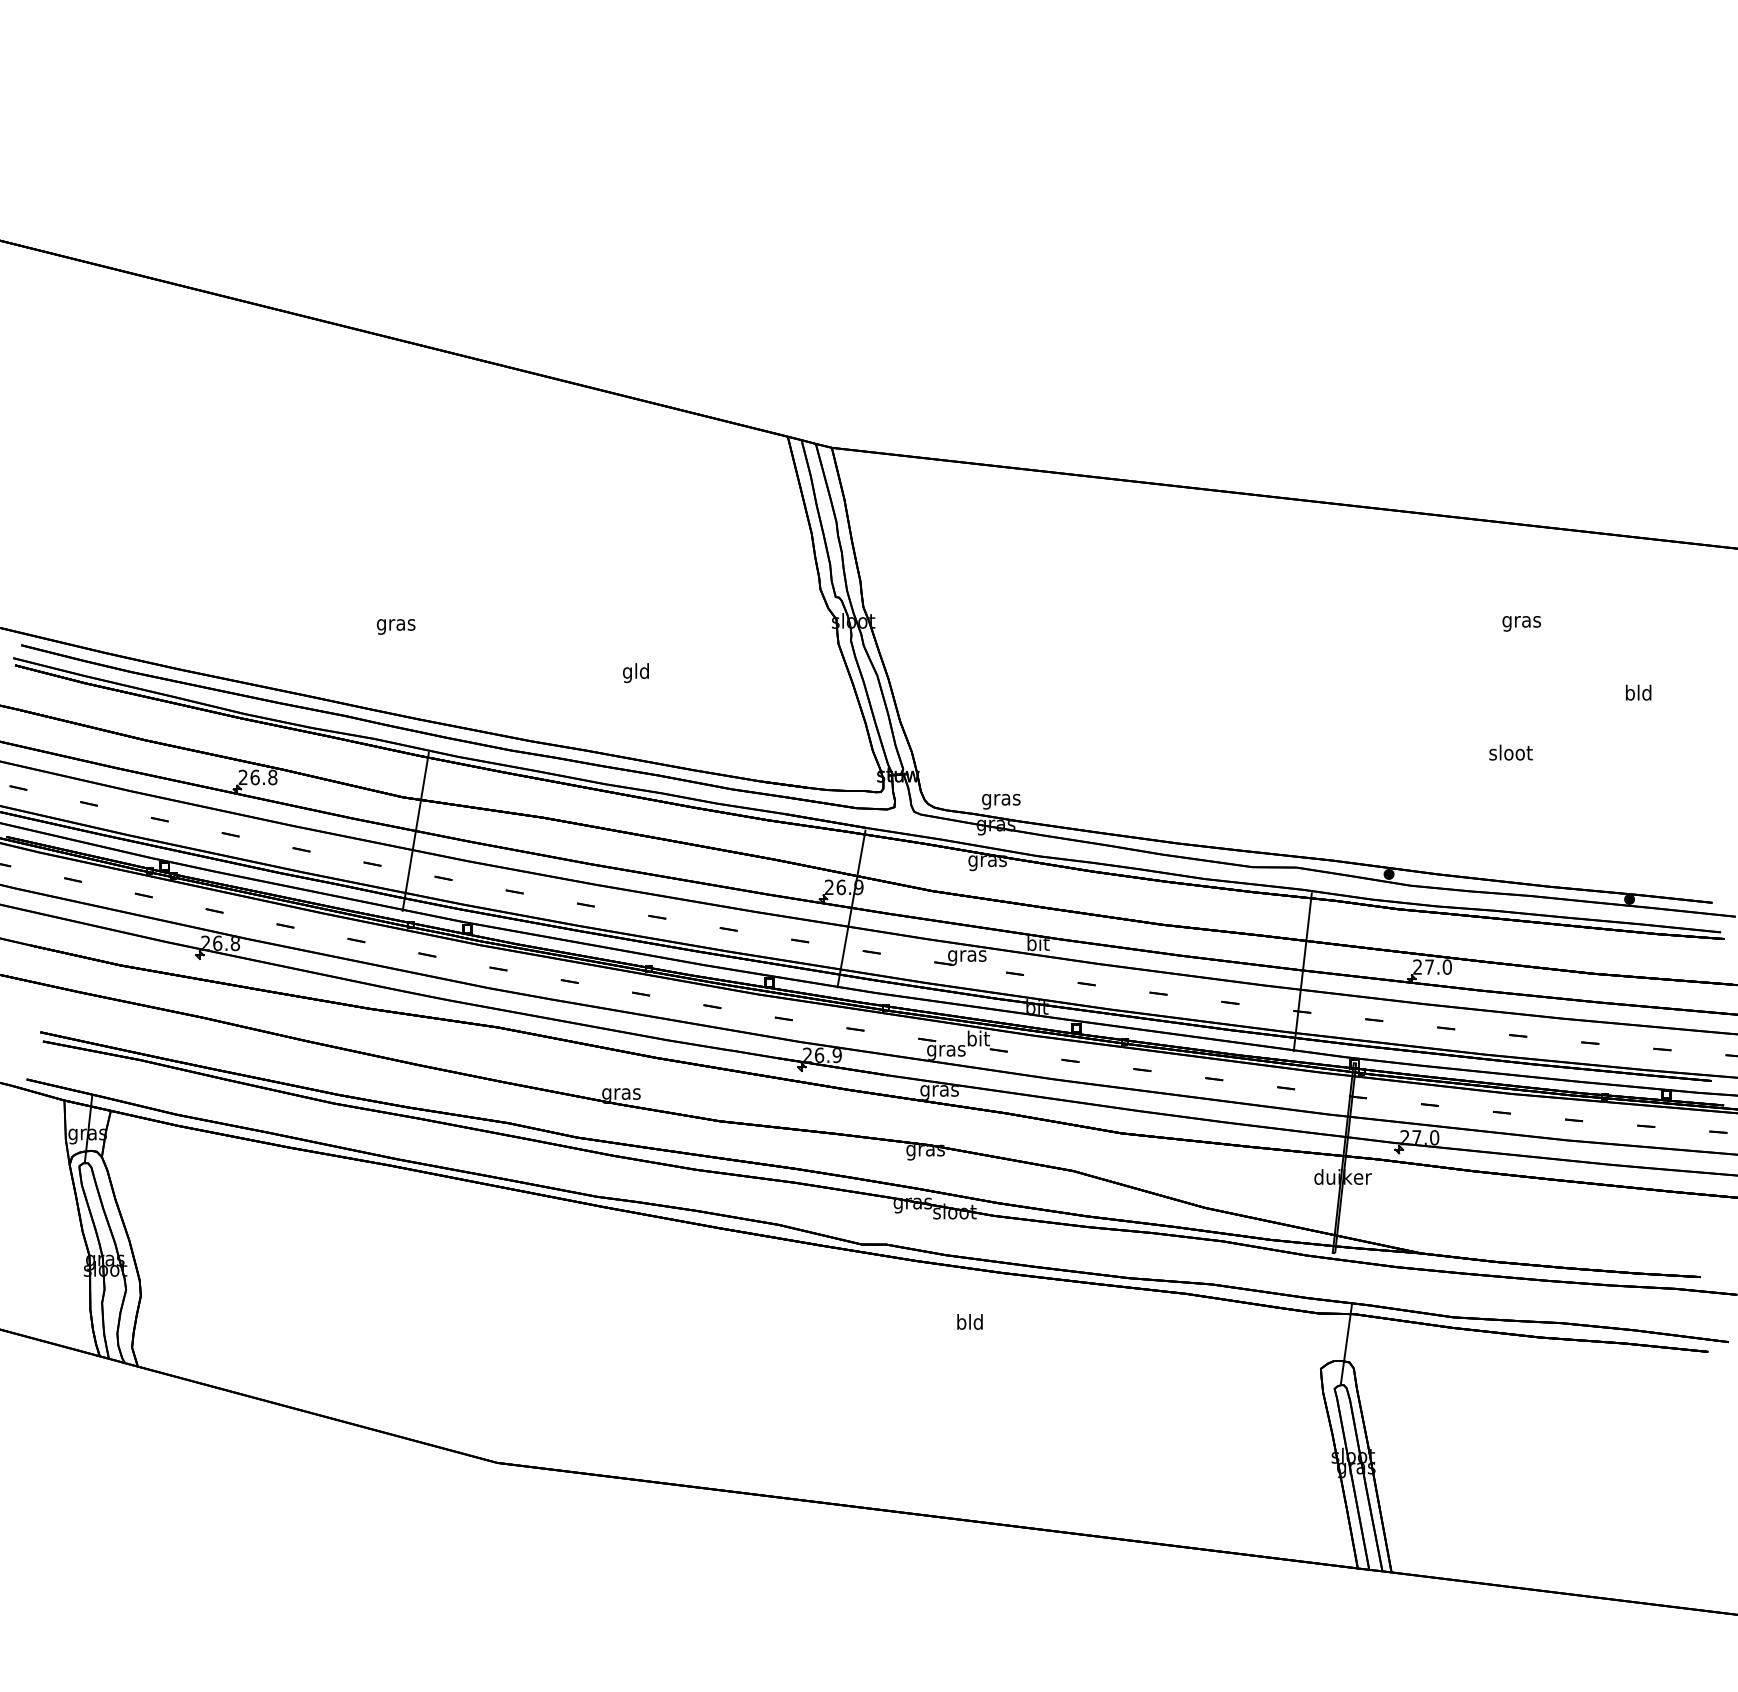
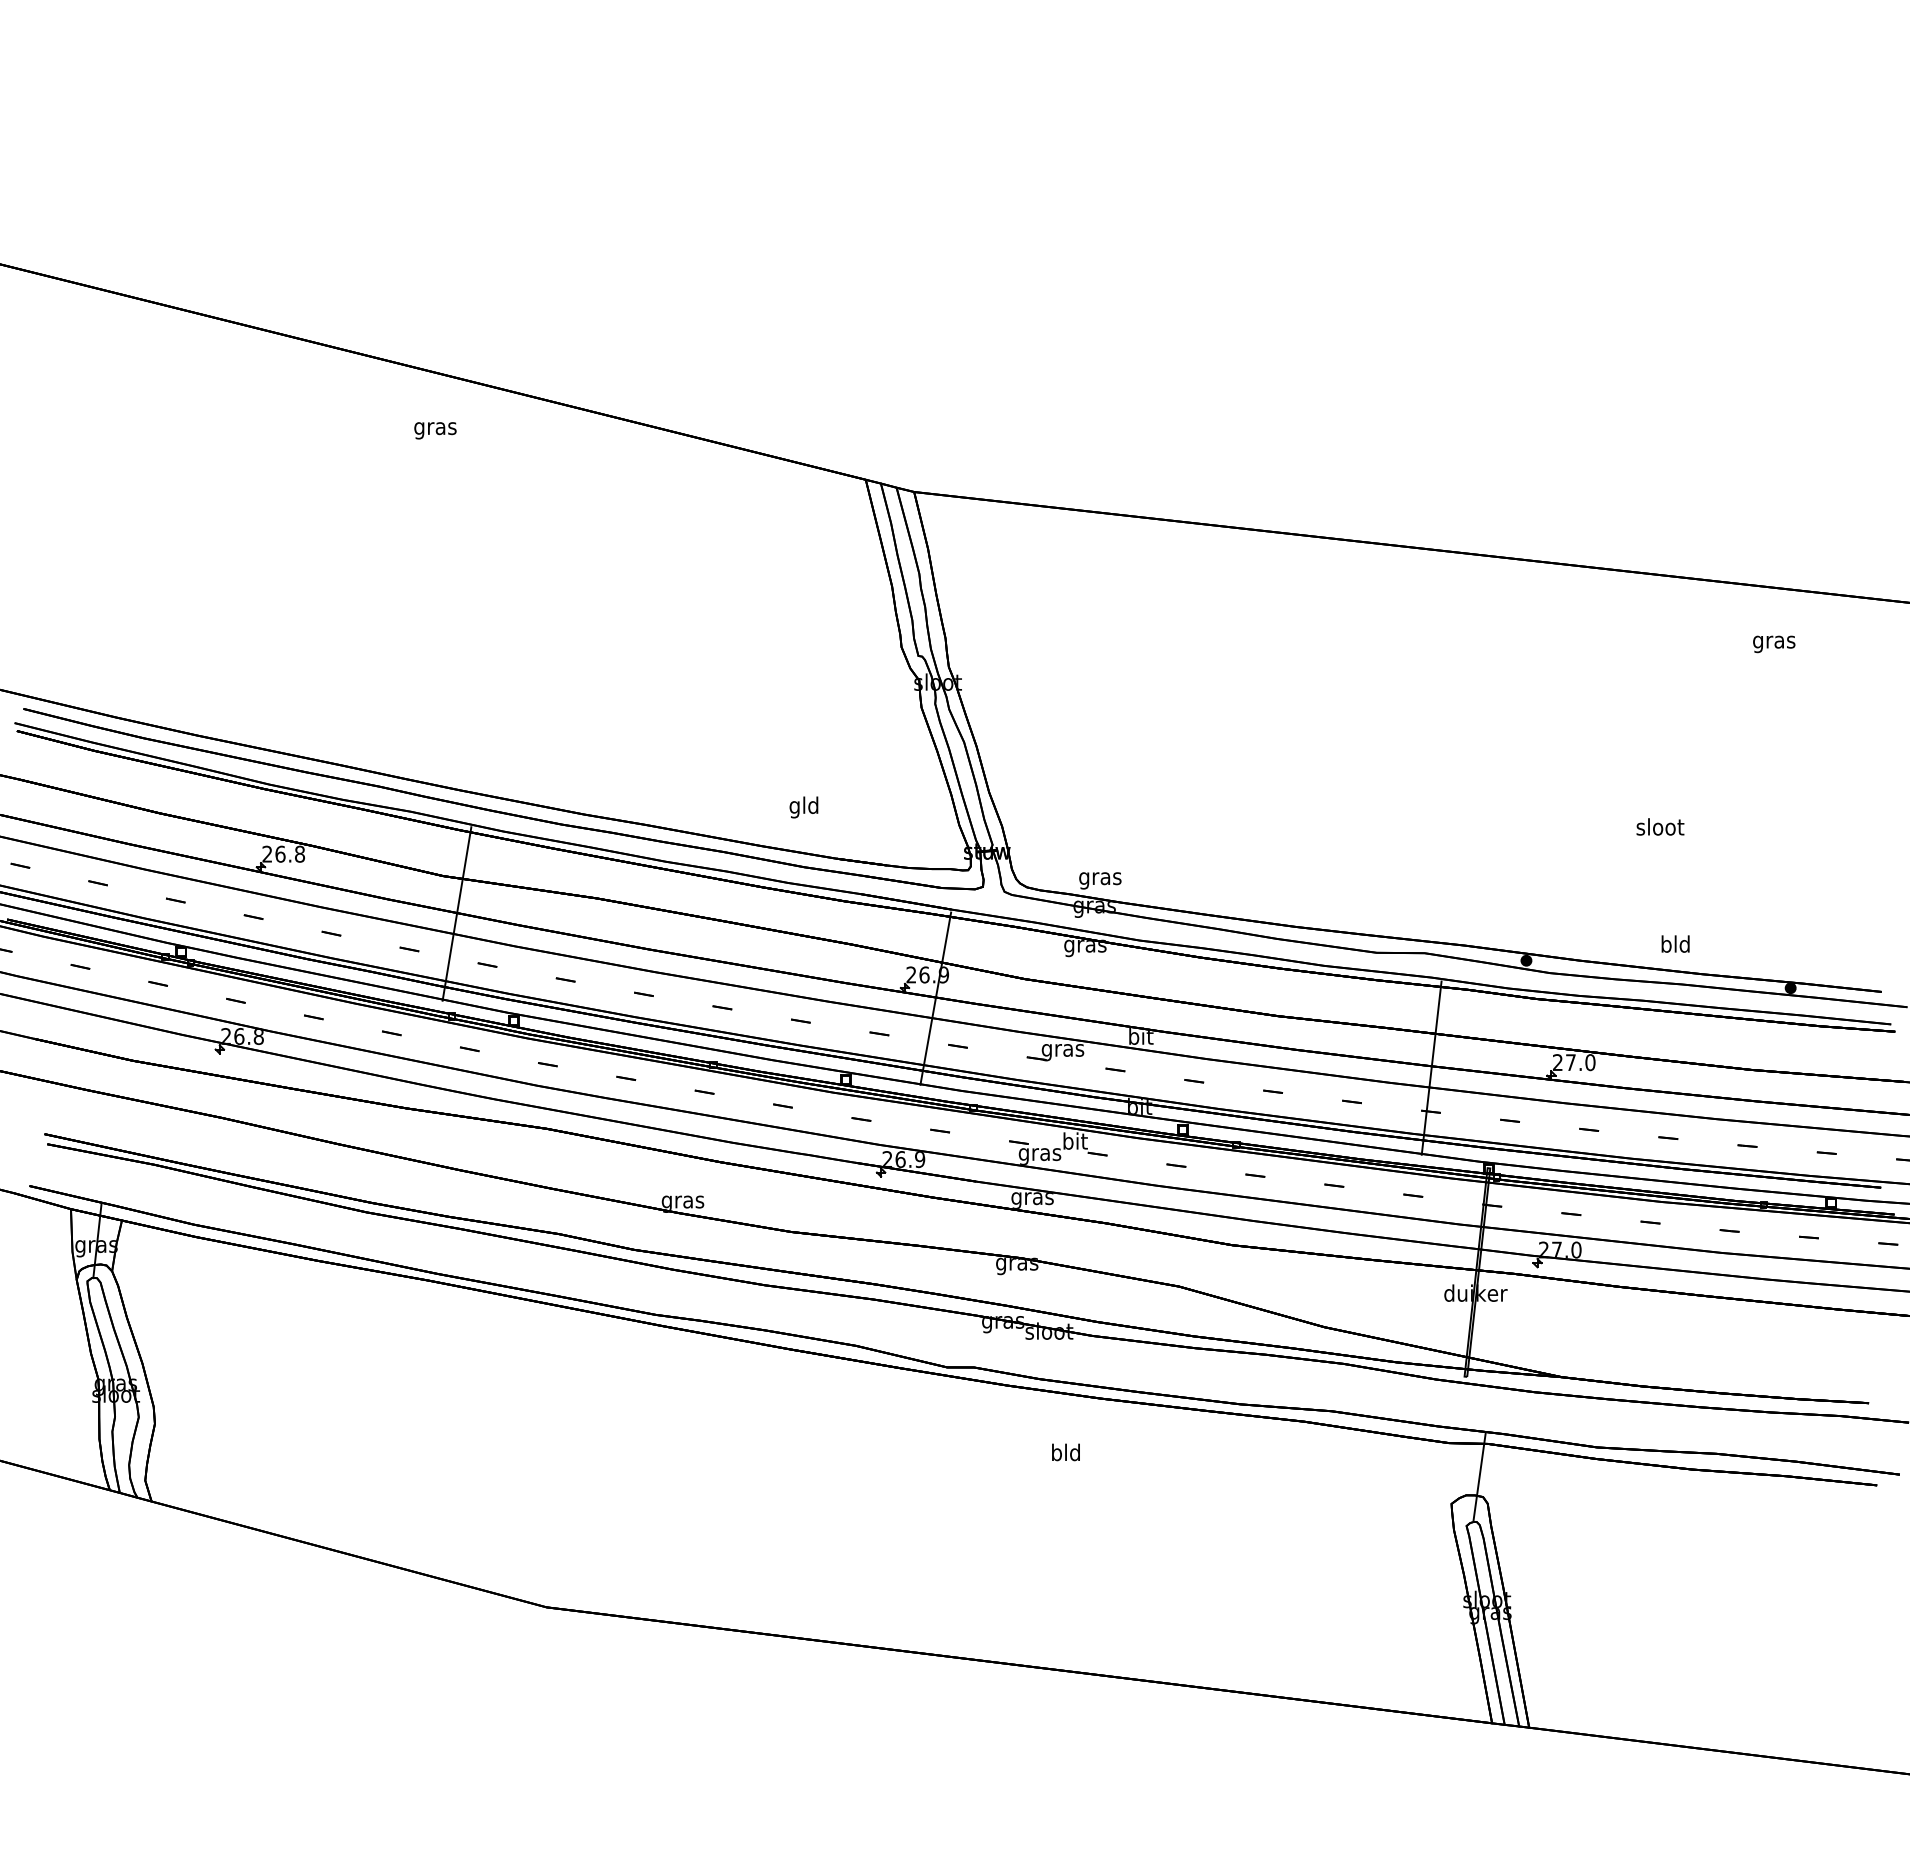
text: (1521, 623) -> (1774, 644), moved
text: (396, 626) -> (435, 430), moved
text: (635, 673) -> (803, 807), moved
text: (1638, 692) -> (1675, 943), moved

